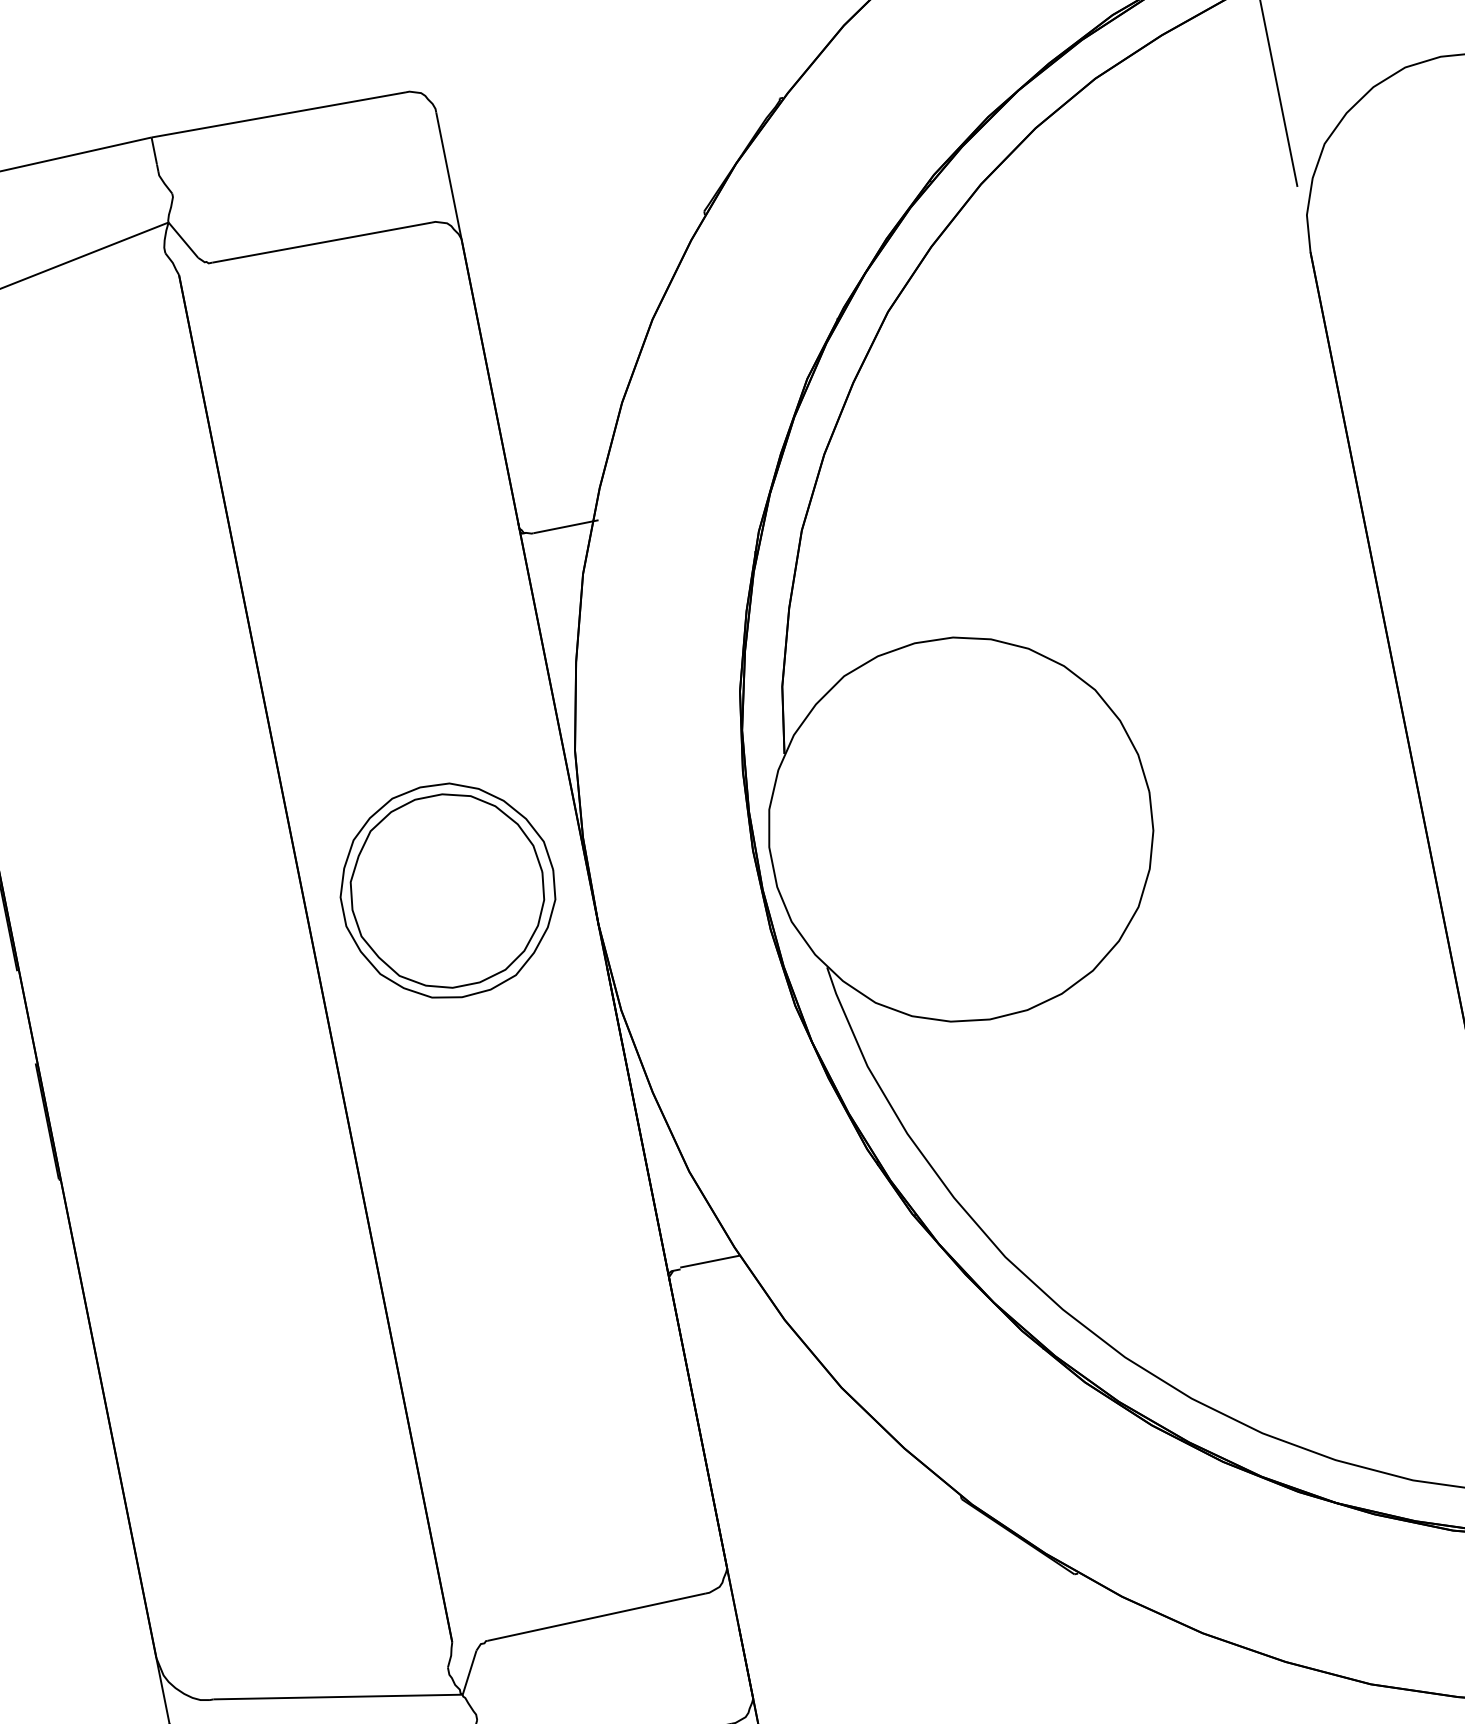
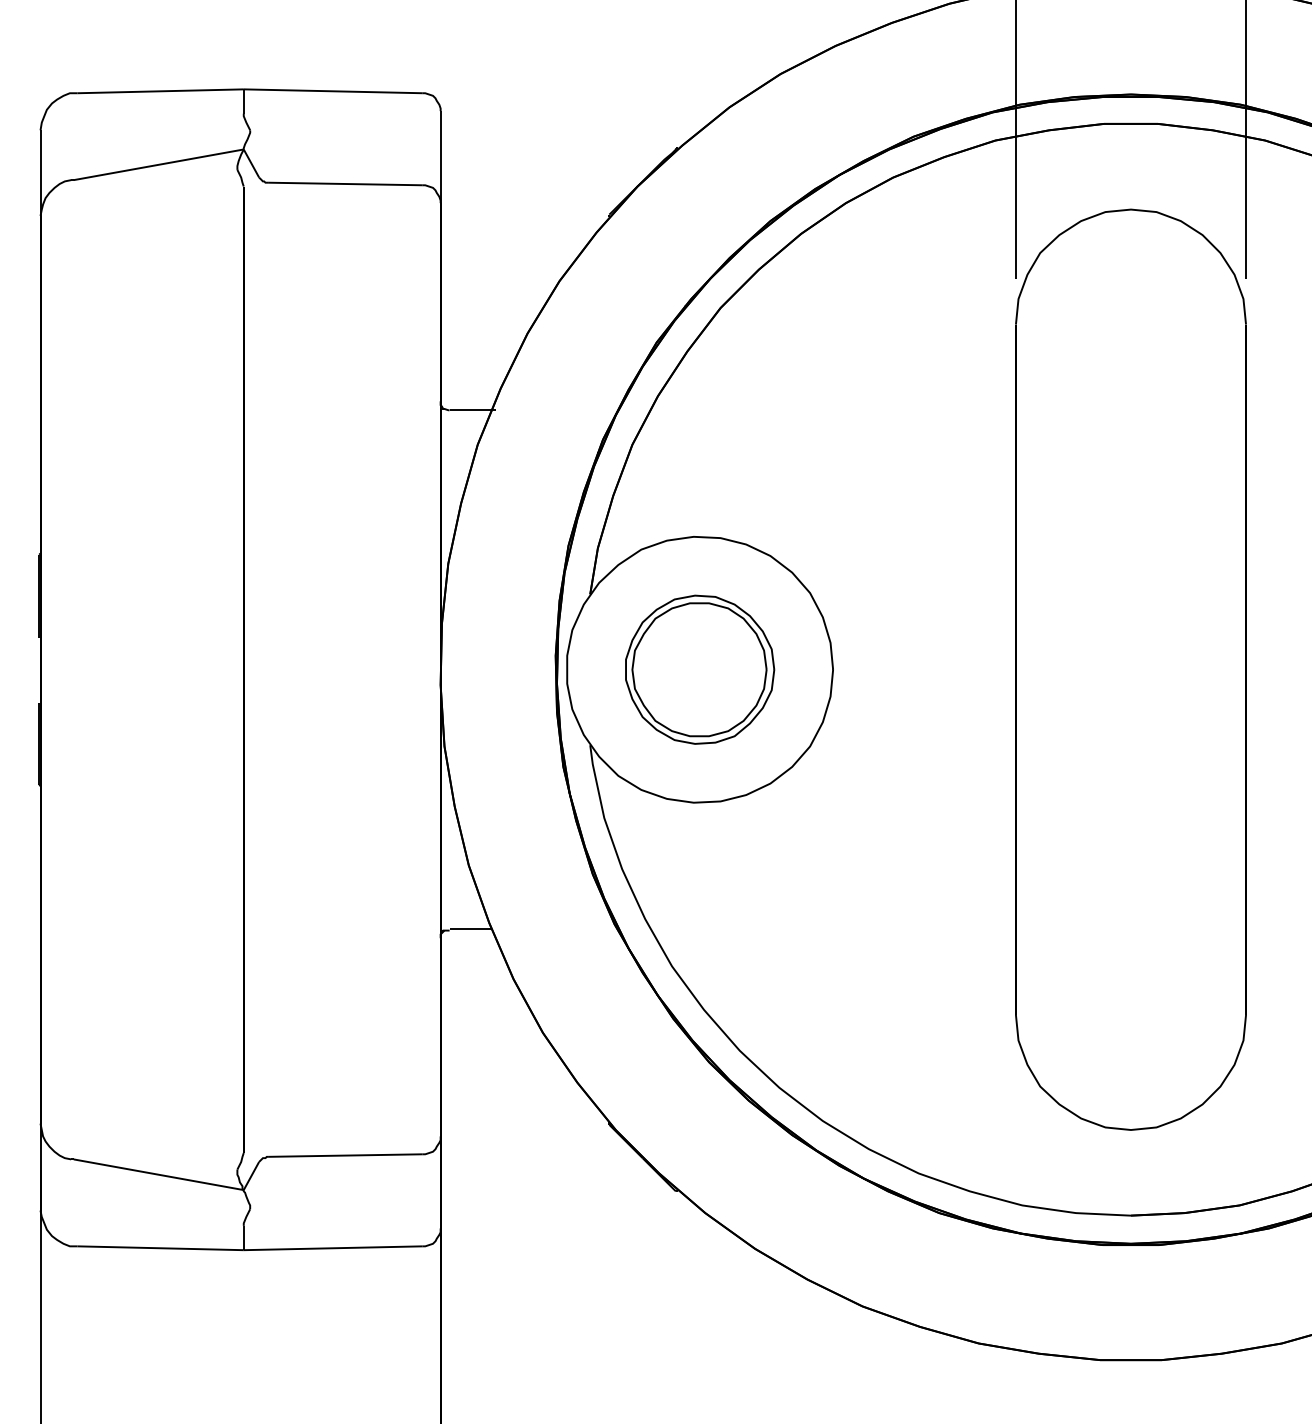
part: (448, 890) -> (700, 669), moved

